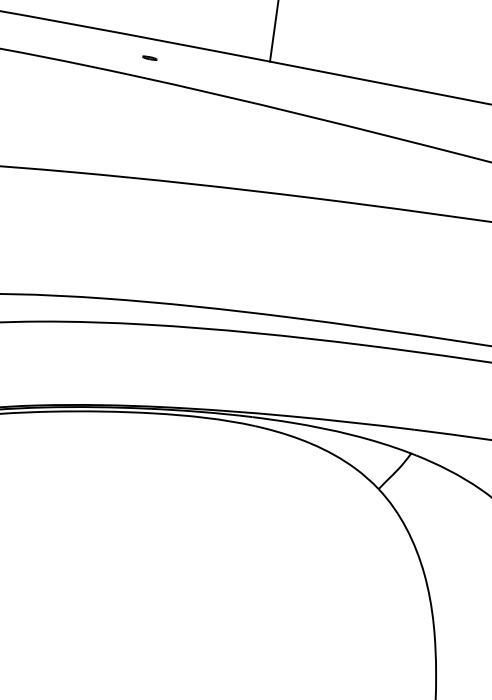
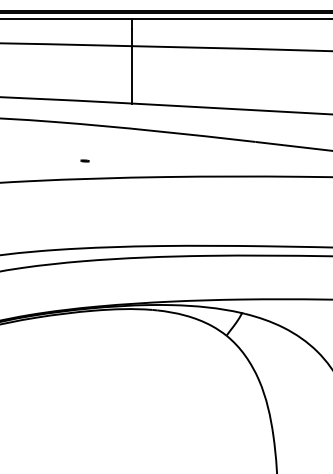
part: (148, 57) -> (84, 160), moved

